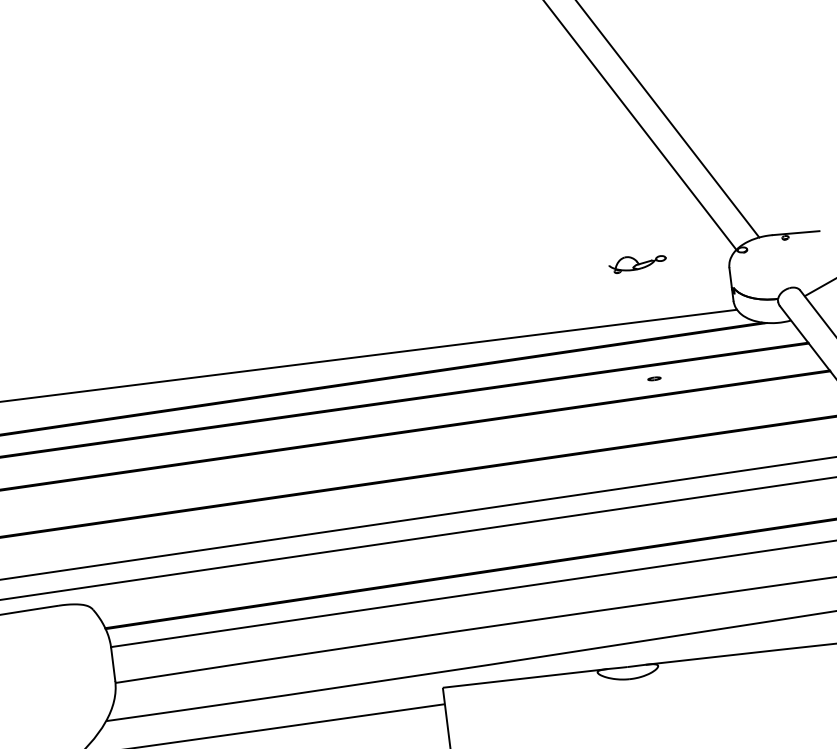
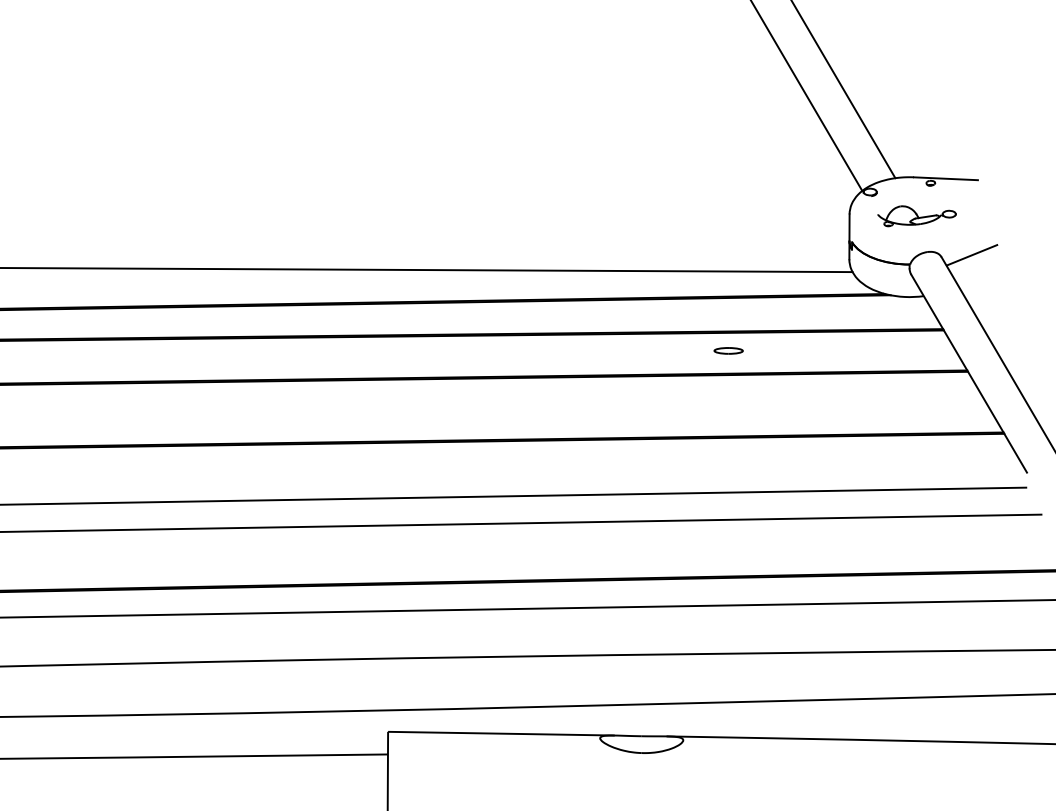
part: (637, 264) -> (916, 218), moved
part: (654, 378) -> (728, 350), size x1.67

